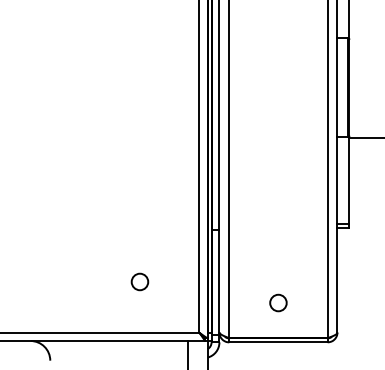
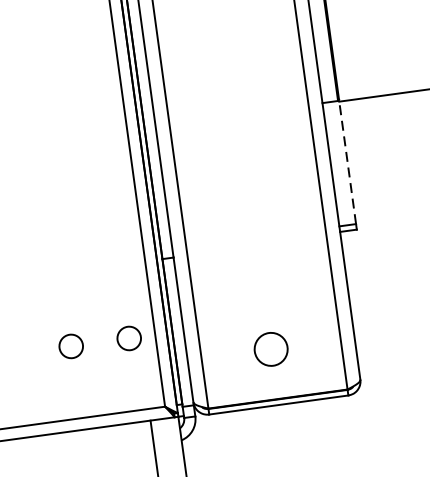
line: (349, 180) -> (347, 162), solid -> dashed
circle: (180, 281) -> (128, 337), added
circle: (278, 302) -> (271, 348), size x1.4

